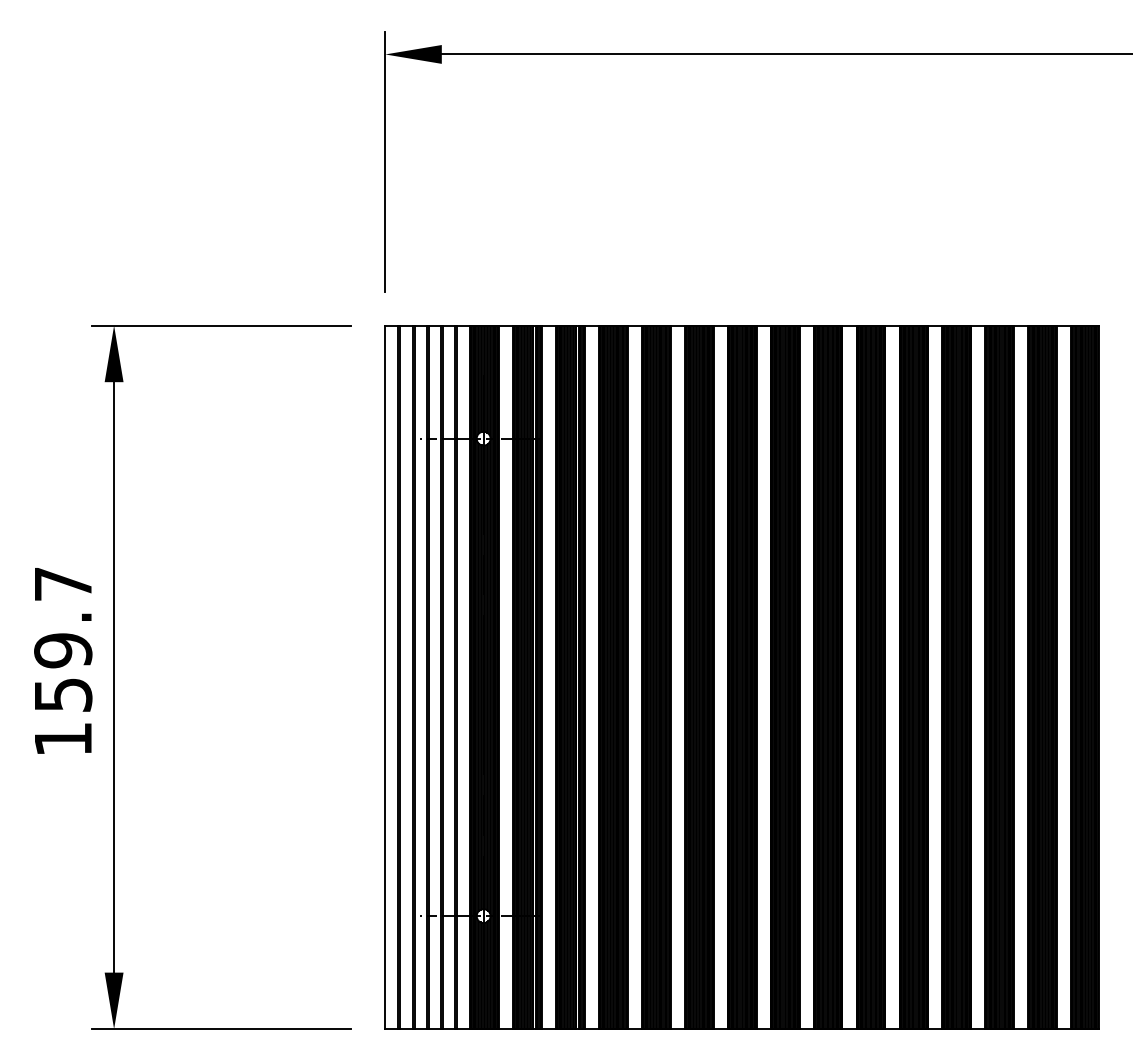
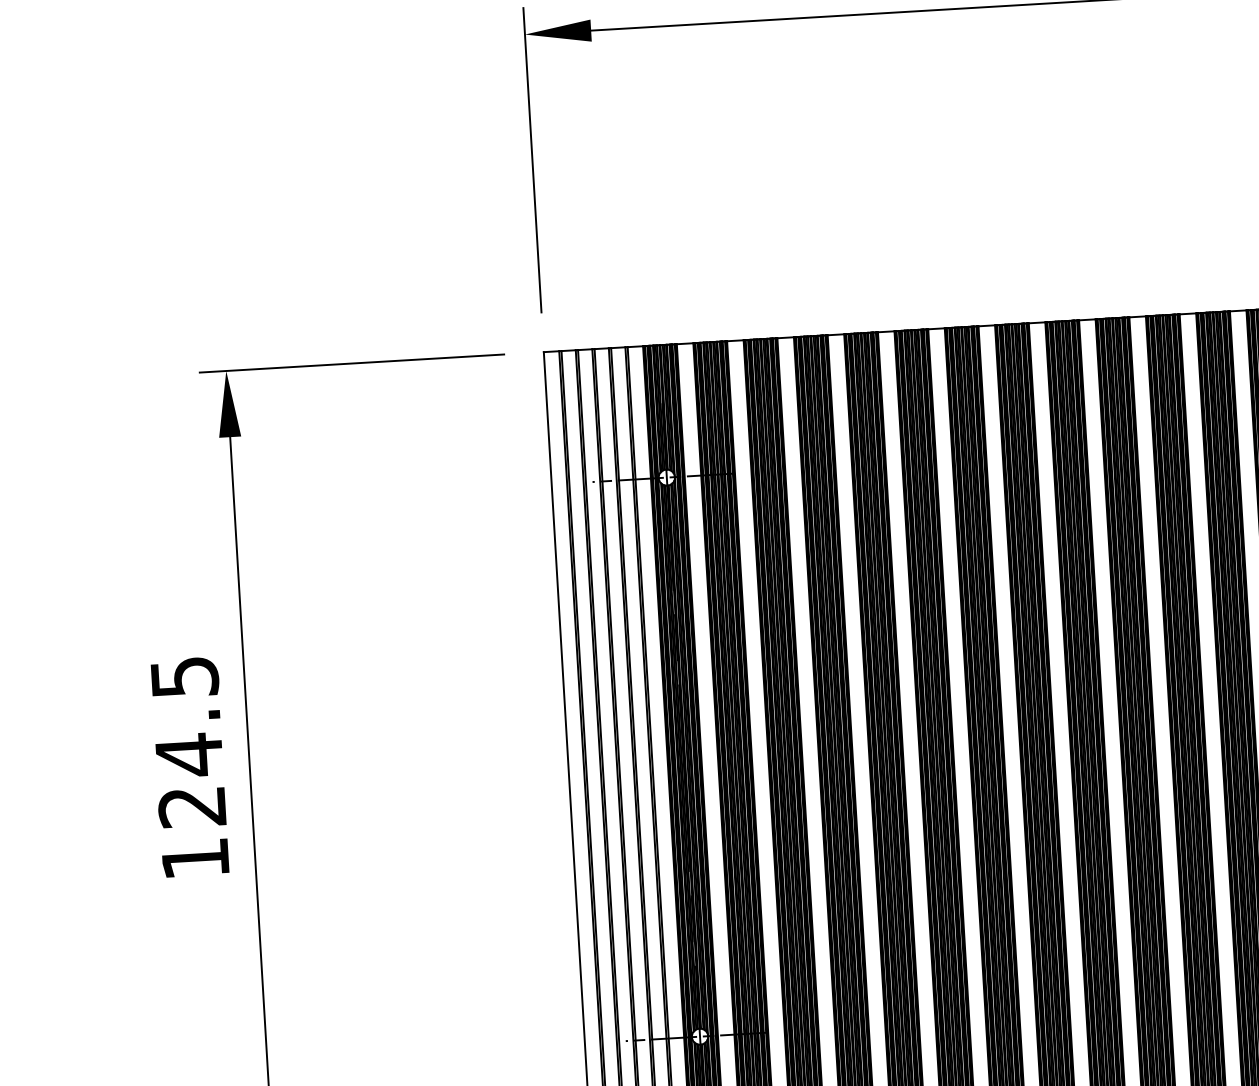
text: (63, 639) -> (188, 741), 159.7 -> 124.5

